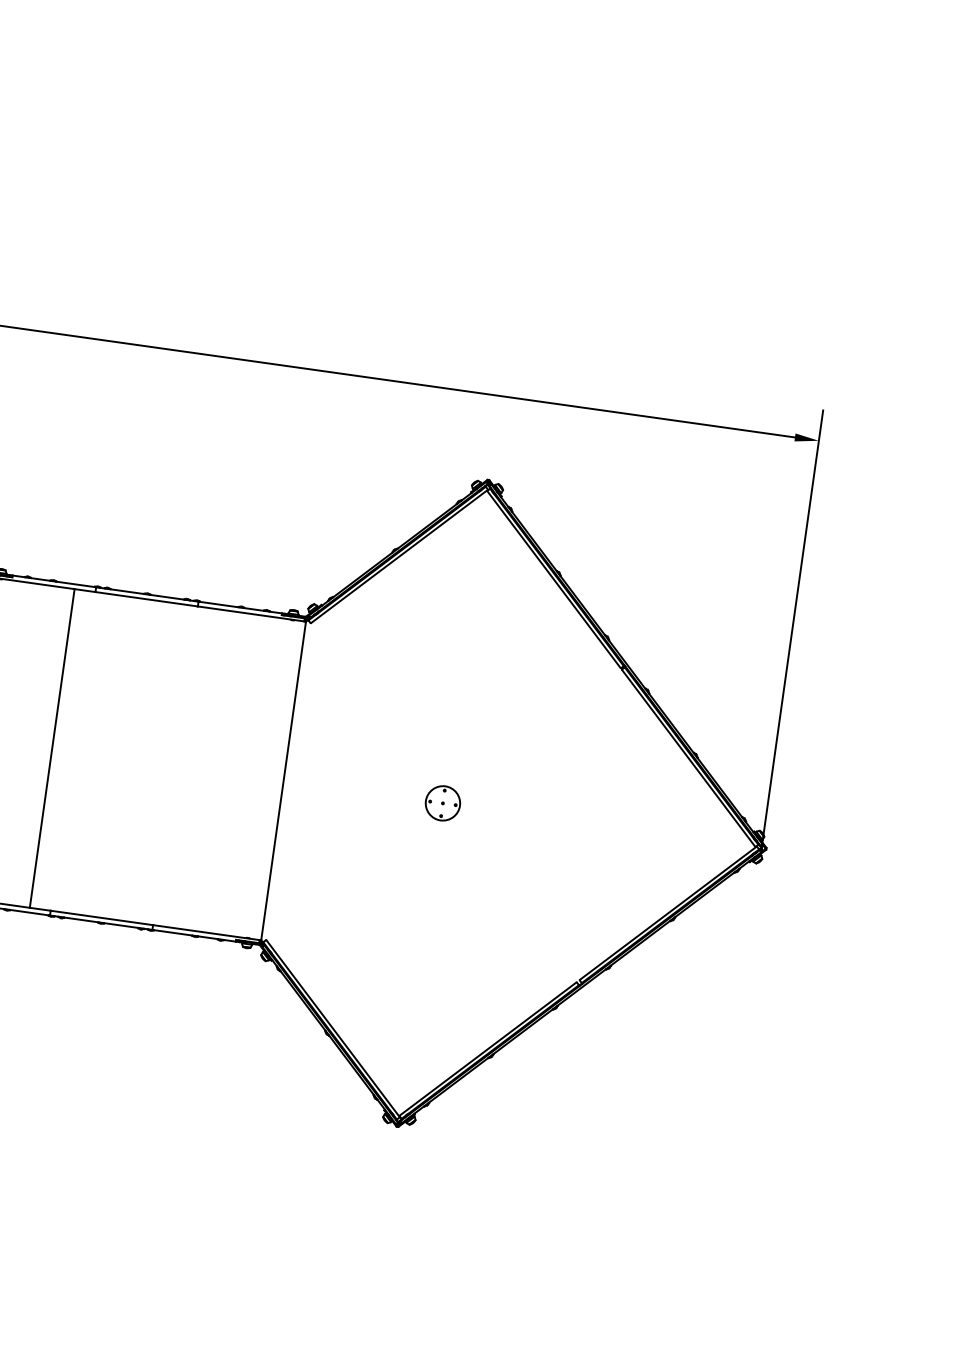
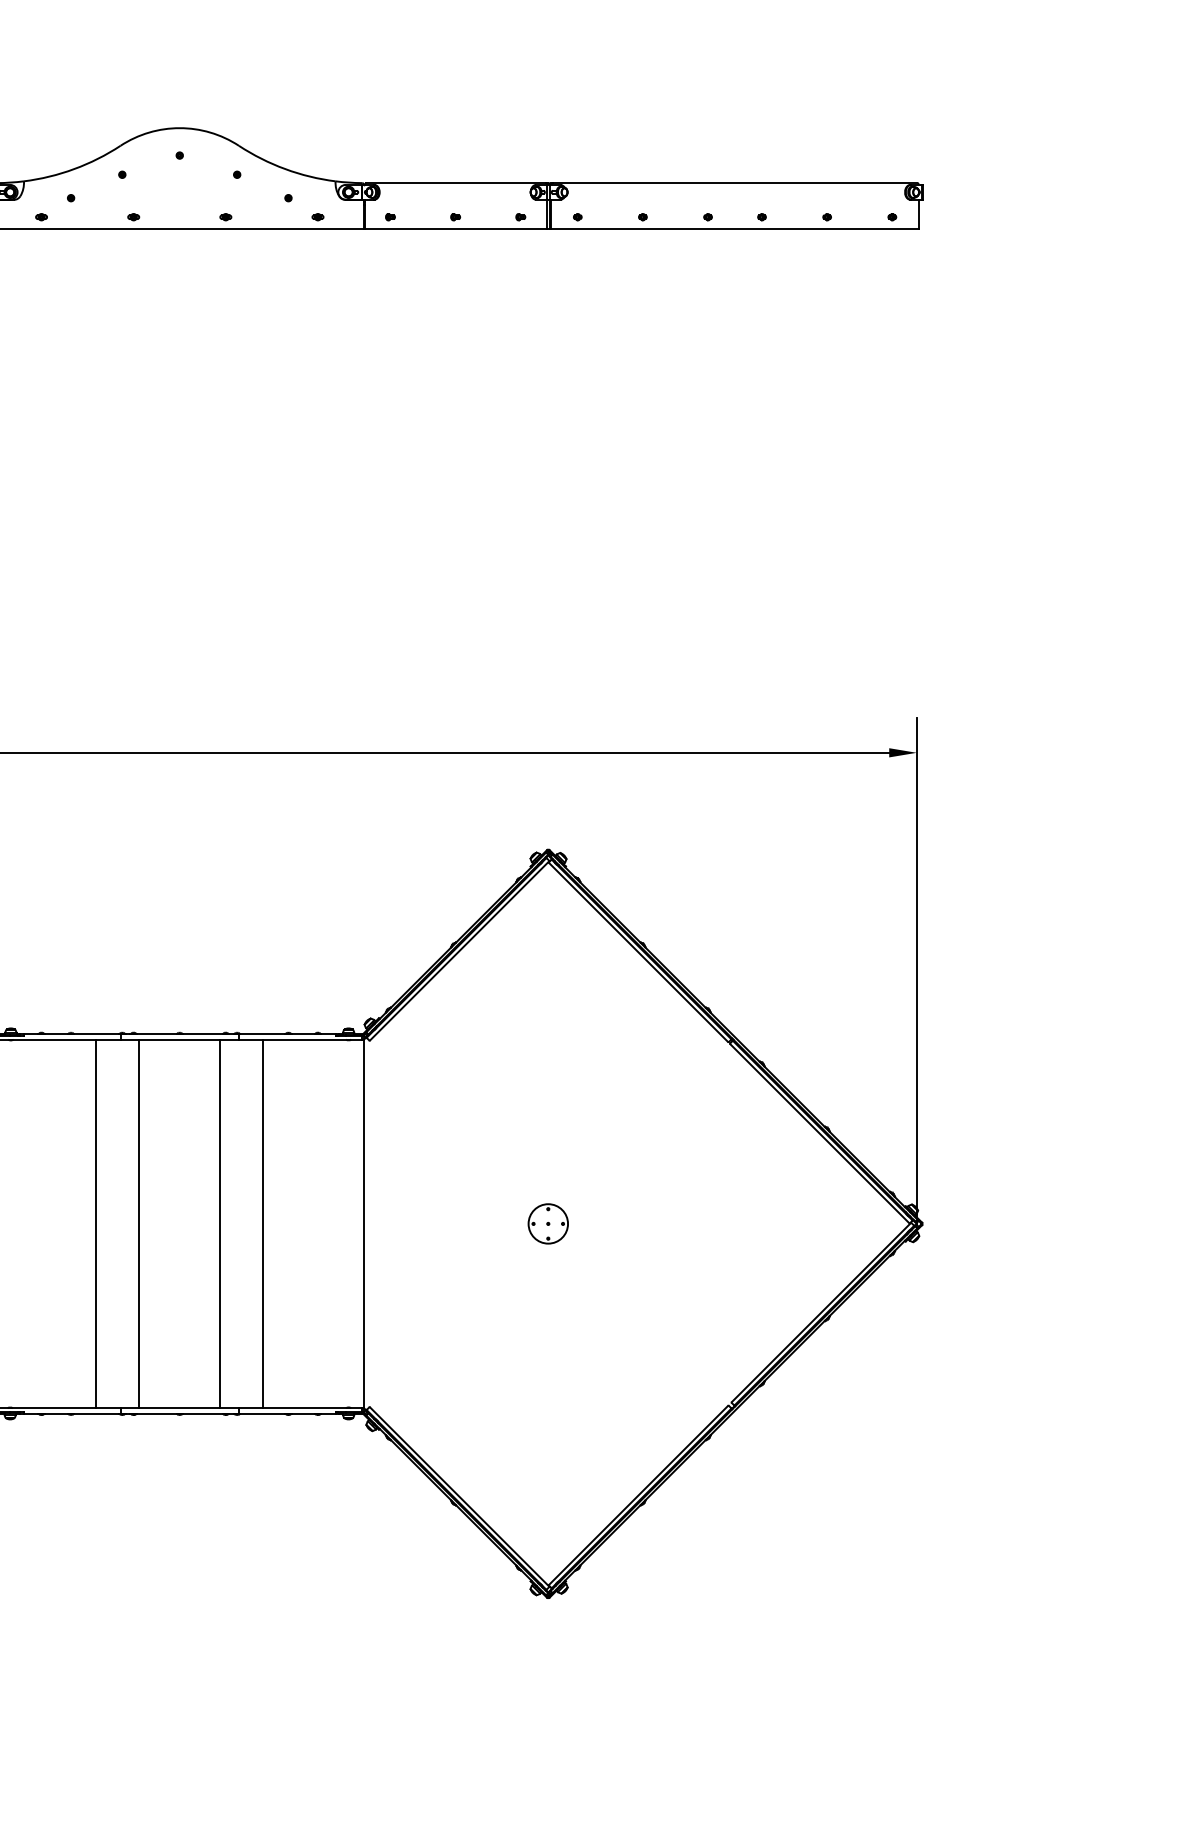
line: (89, 753) -> (139, 1223), added
line: (159, 763) -> (220, 1223), added
line: (196, 768) -> (263, 1223), added

